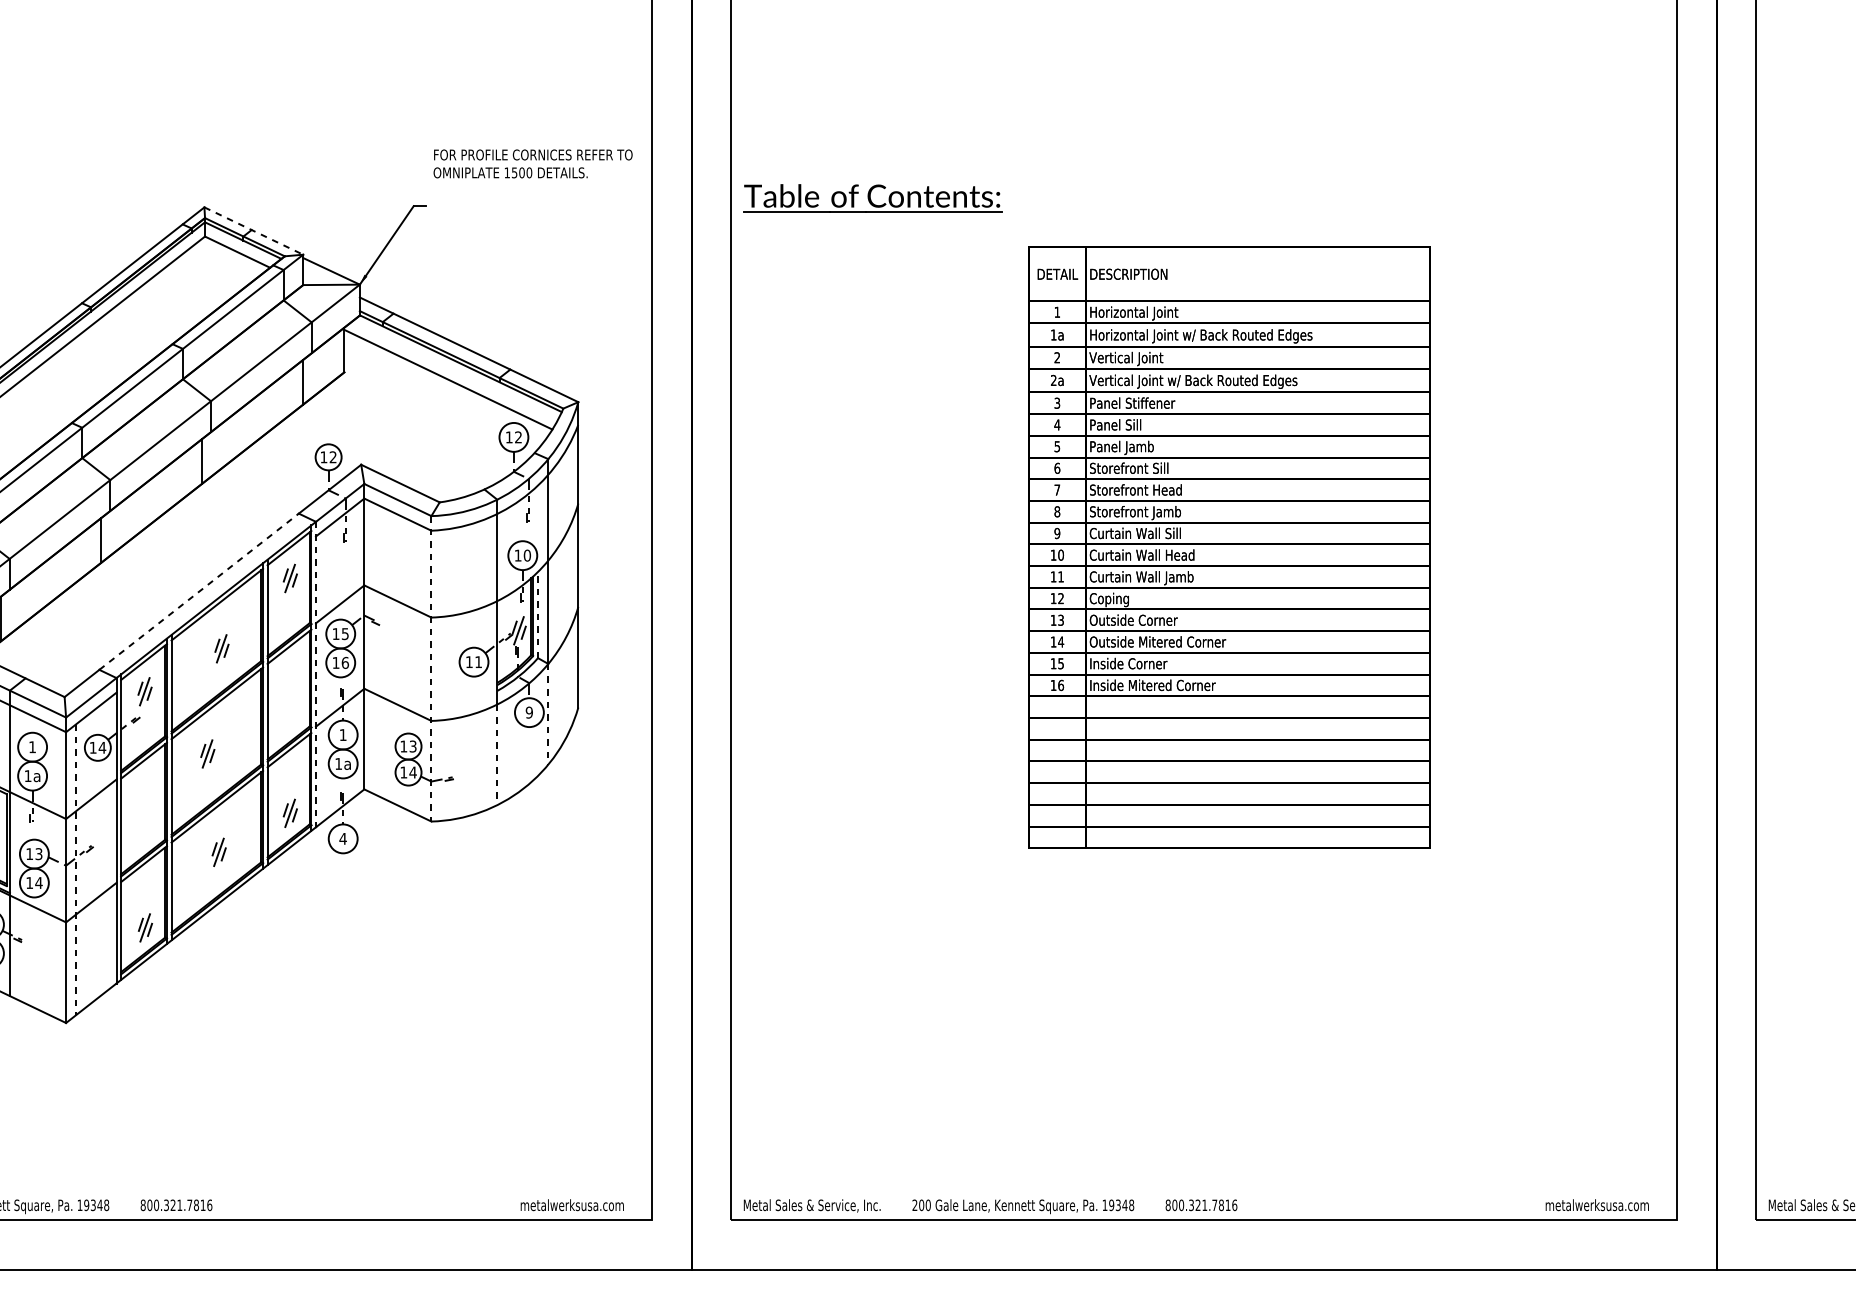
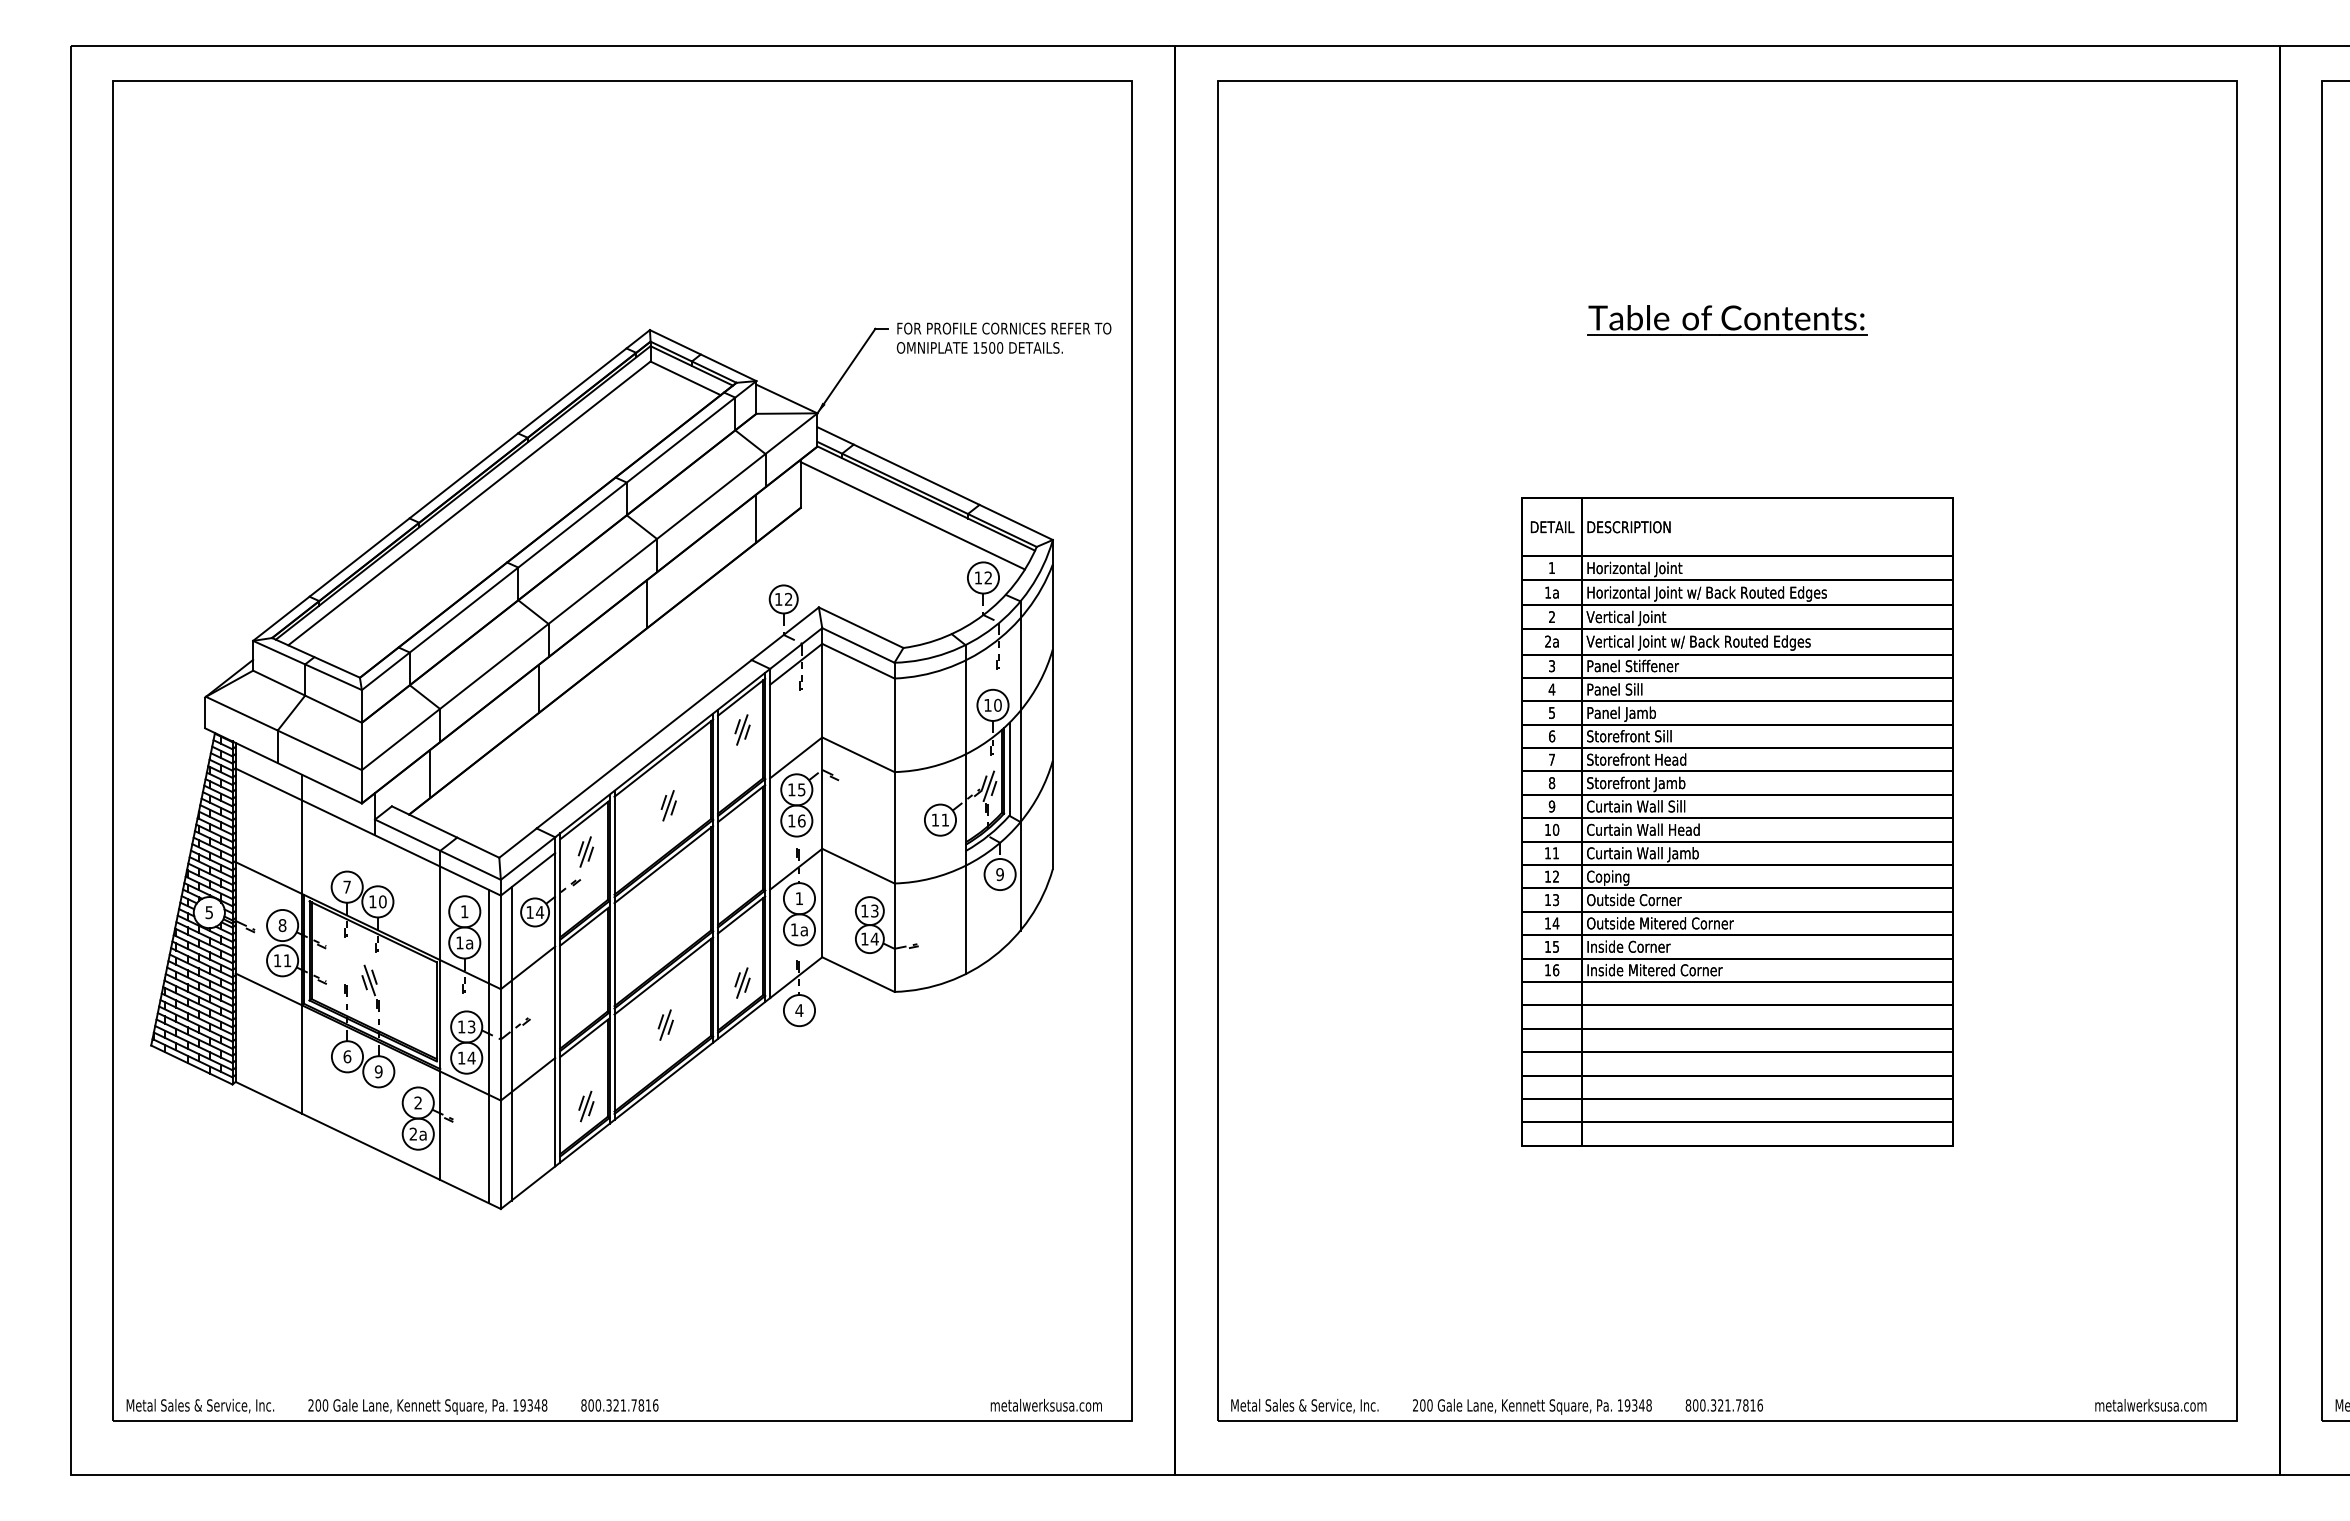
text: (532, 163) -> (1003, 337), moved
part: (873, 198) -> (1727, 320), moved
line: (254, 230) -> (703, 355), dashed -> solid
part: (1229, 547) -> (1737, 821), moved
line: (199, 591) -> (644, 744), dashed -> solid
line: (538, 614) -> (1009, 768), dashed -> solid
line: (431, 668) -> (894, 827), dashed -> solid
line: (316, 674) -> (770, 833), dashed -> solid
line: (548, 714) -> (1020, 876), dashed -> solid
part: (207, 753) -> (653, 918), removed
line: (497, 755) -> (965, 920), dashed -> solid
line: (75, 869) -> (511, 1043), dashed -> solid
line: (54, 872) -> (488, 1046), added

